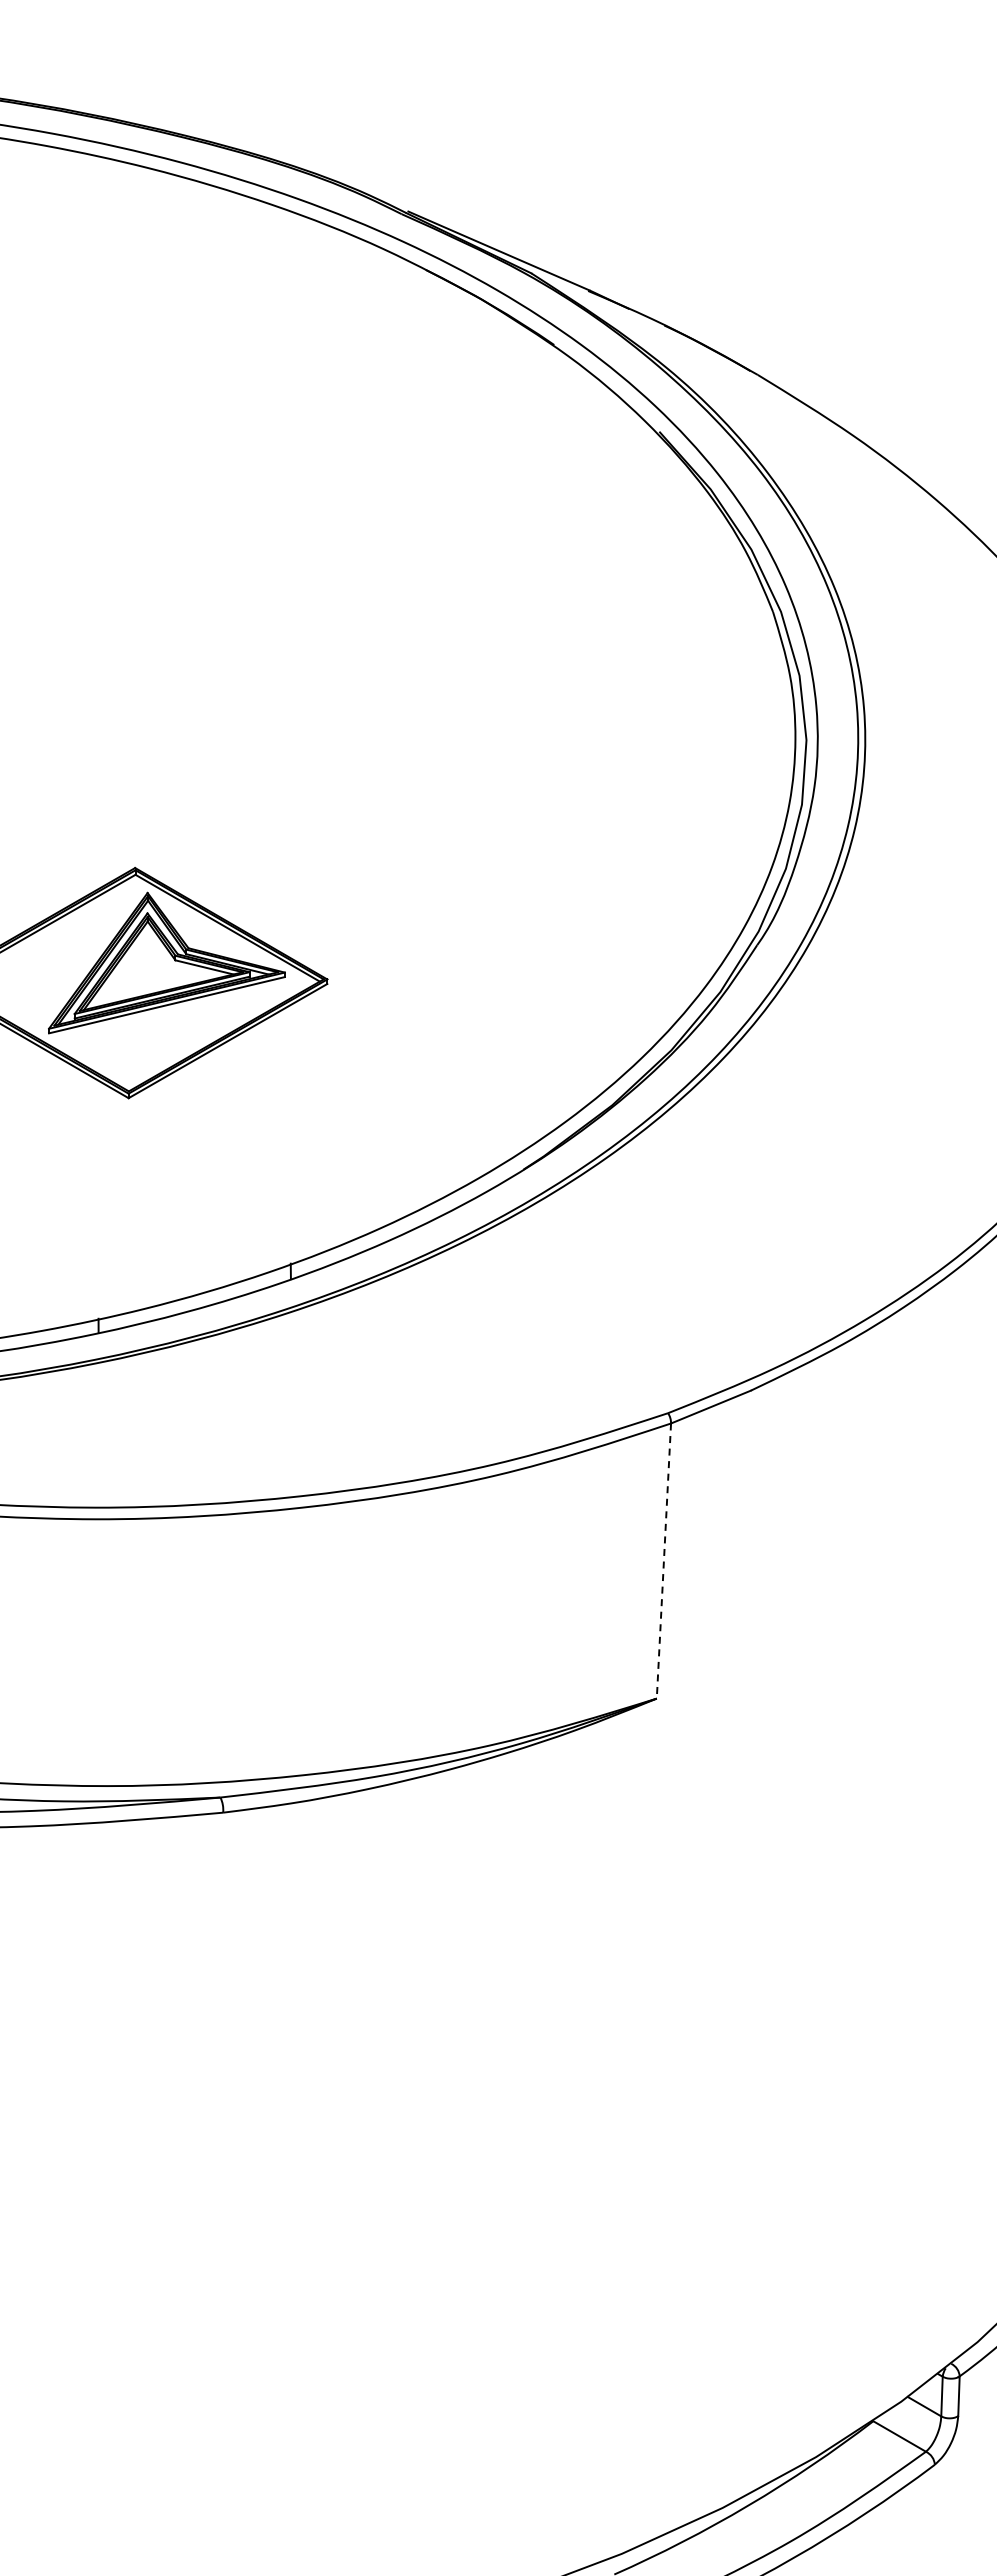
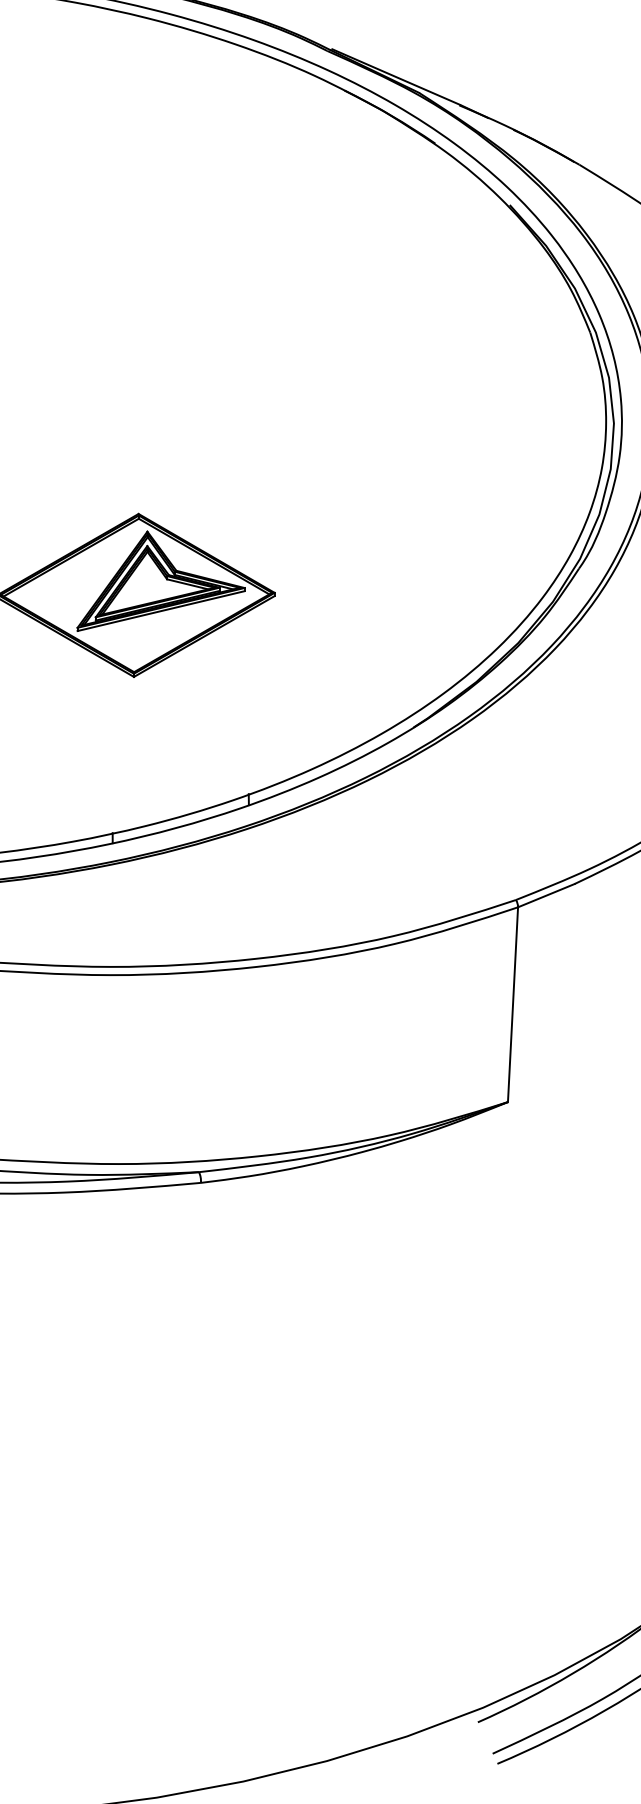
line: (663, 1561) -> (512, 1005), dashed -> solid

